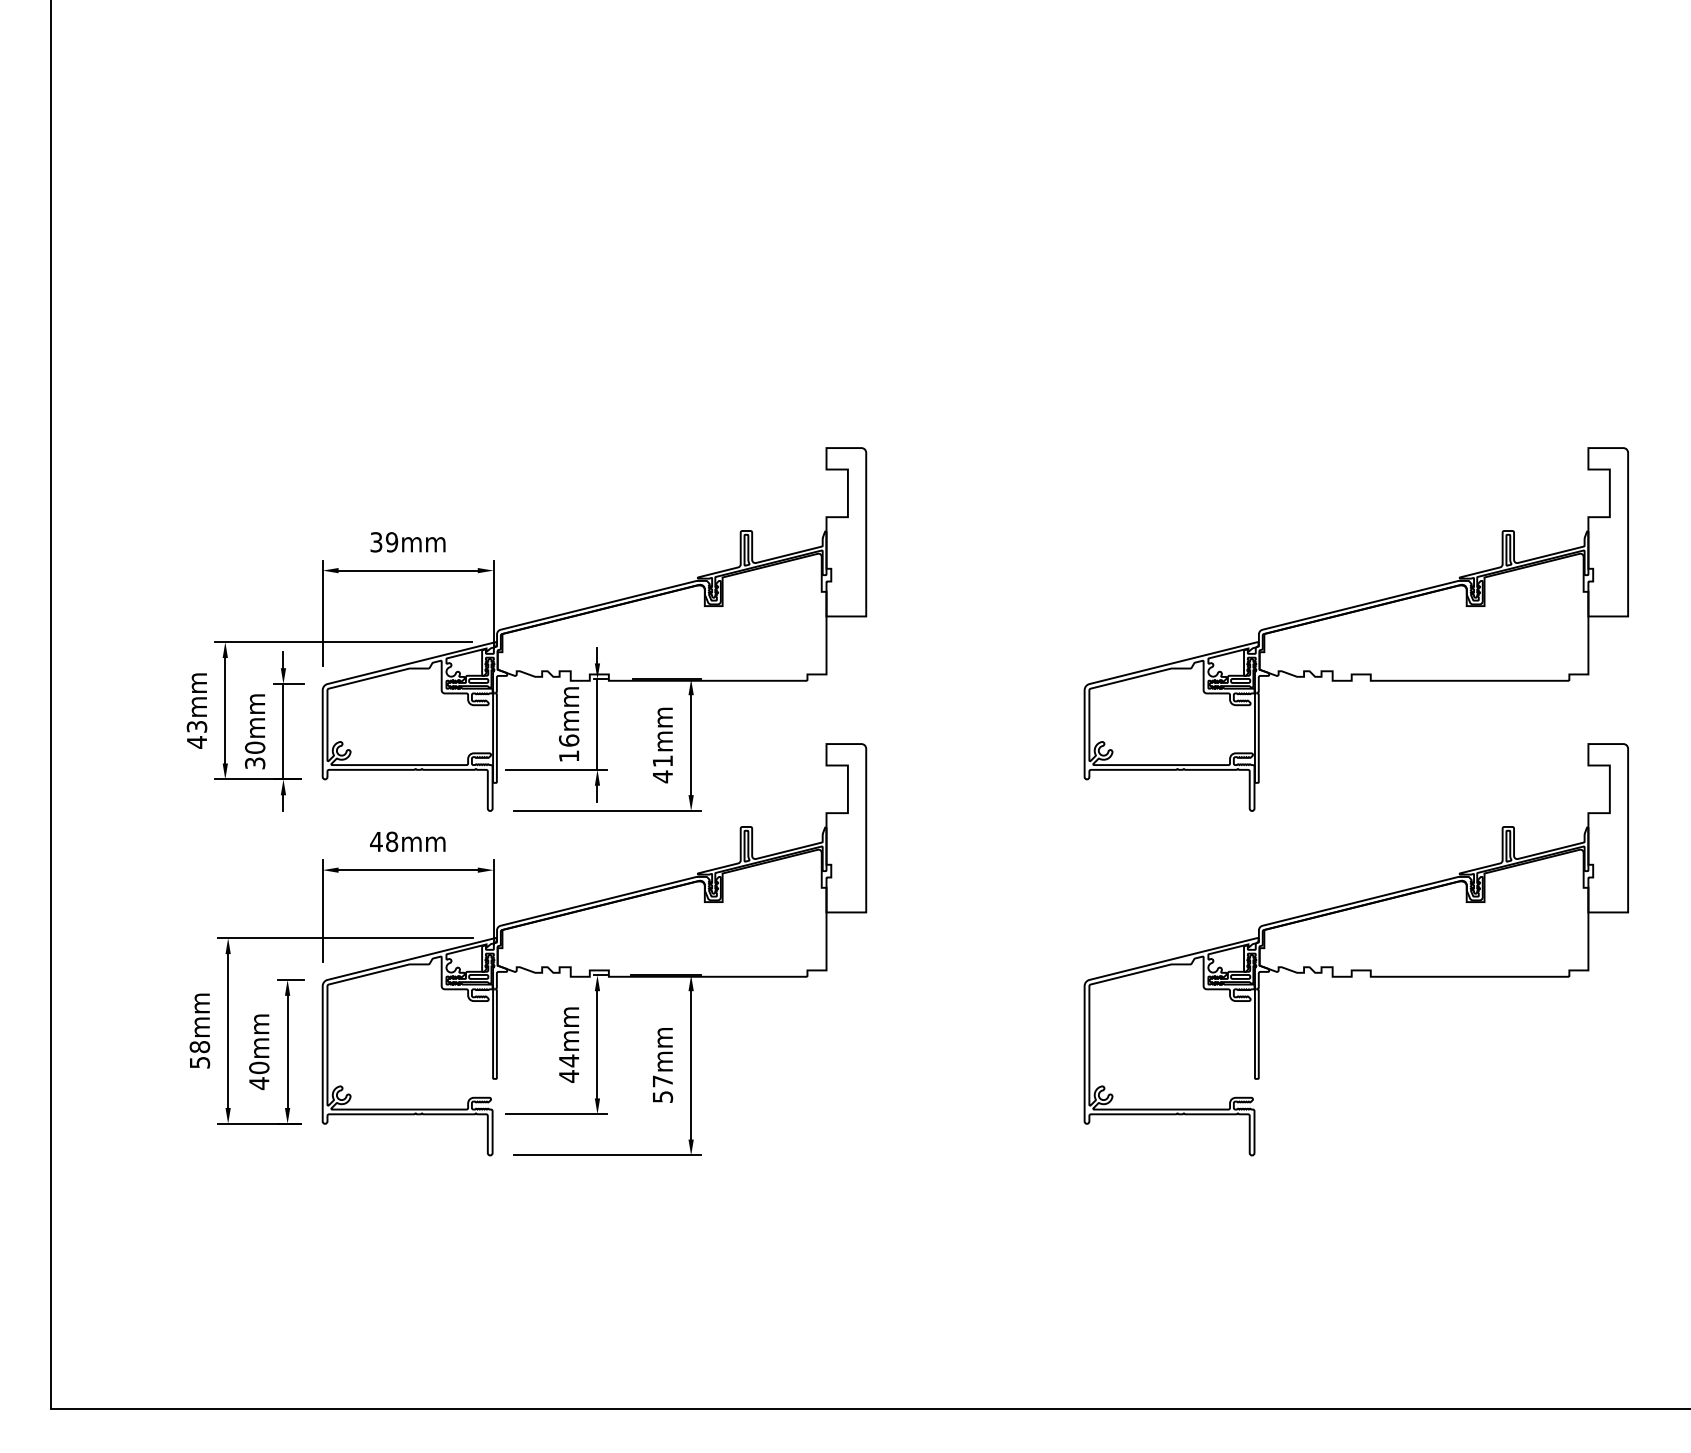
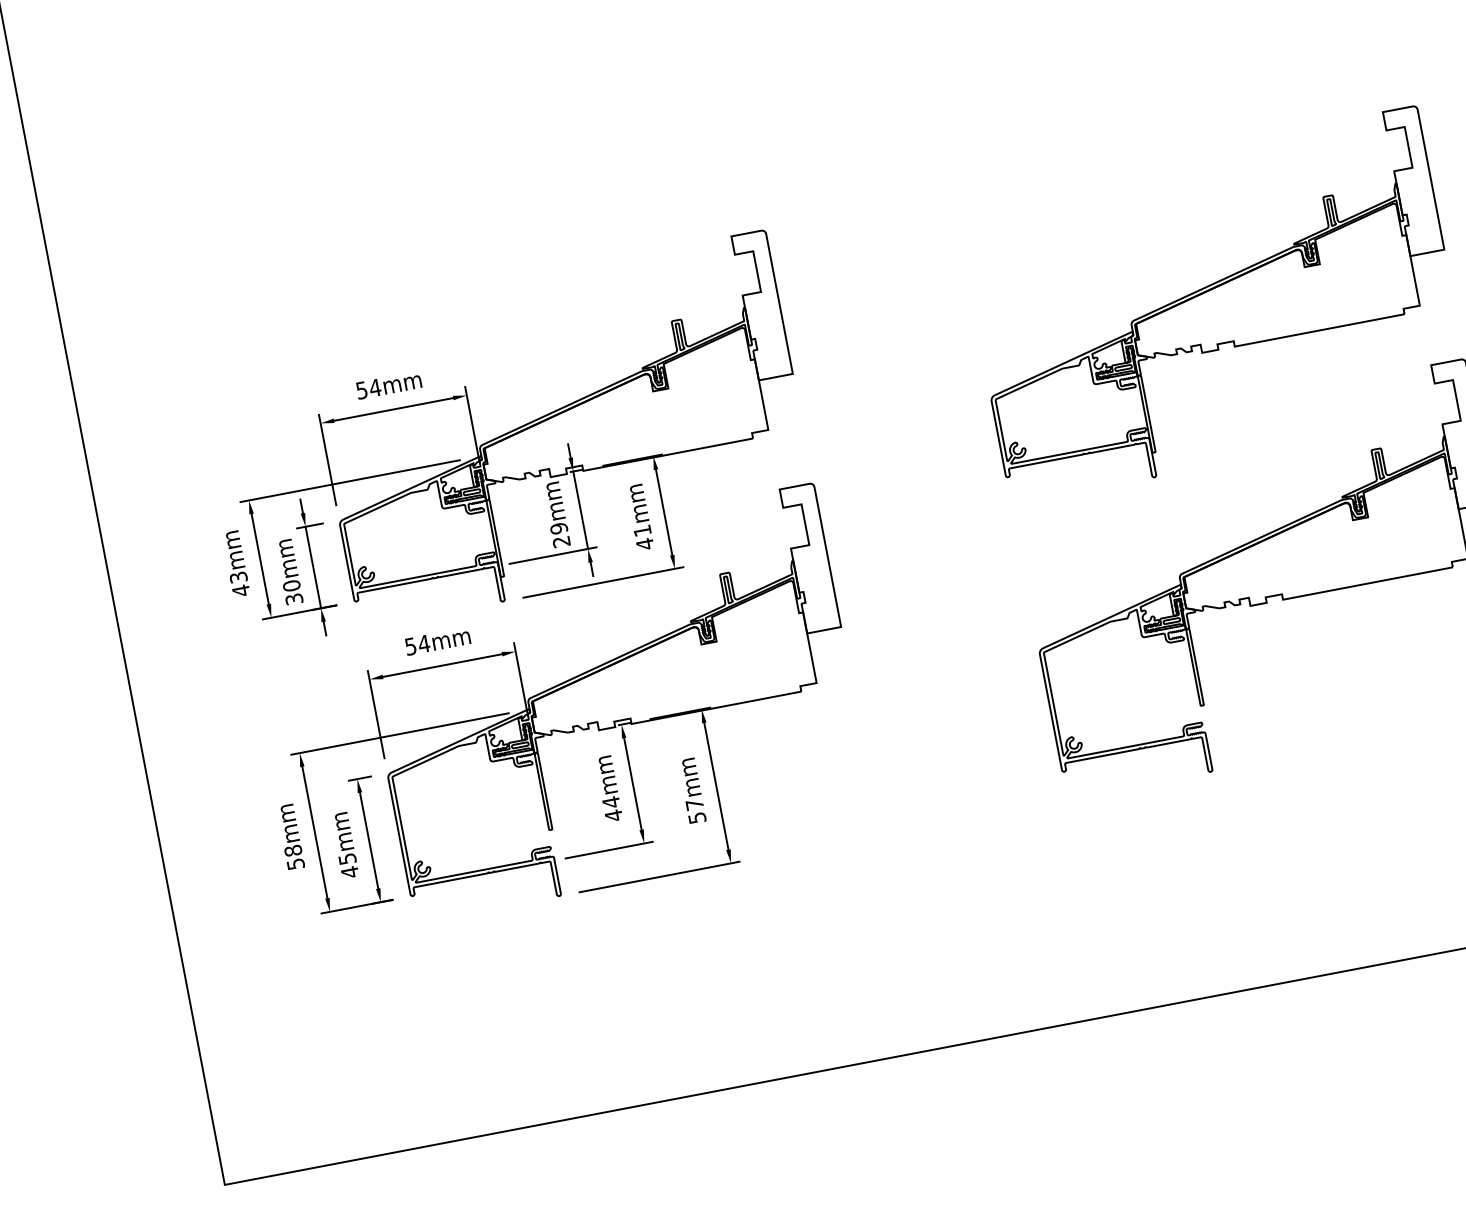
text: (384, 542) -> (368, 389), 39mm -> 54mm
text: (569, 748) -> (560, 535), 16mm -> 29mm
text: (384, 841) -> (417, 644), 48mm -> 54mm
text: (259, 1067) -> (347, 858), 40mm -> 45mm

